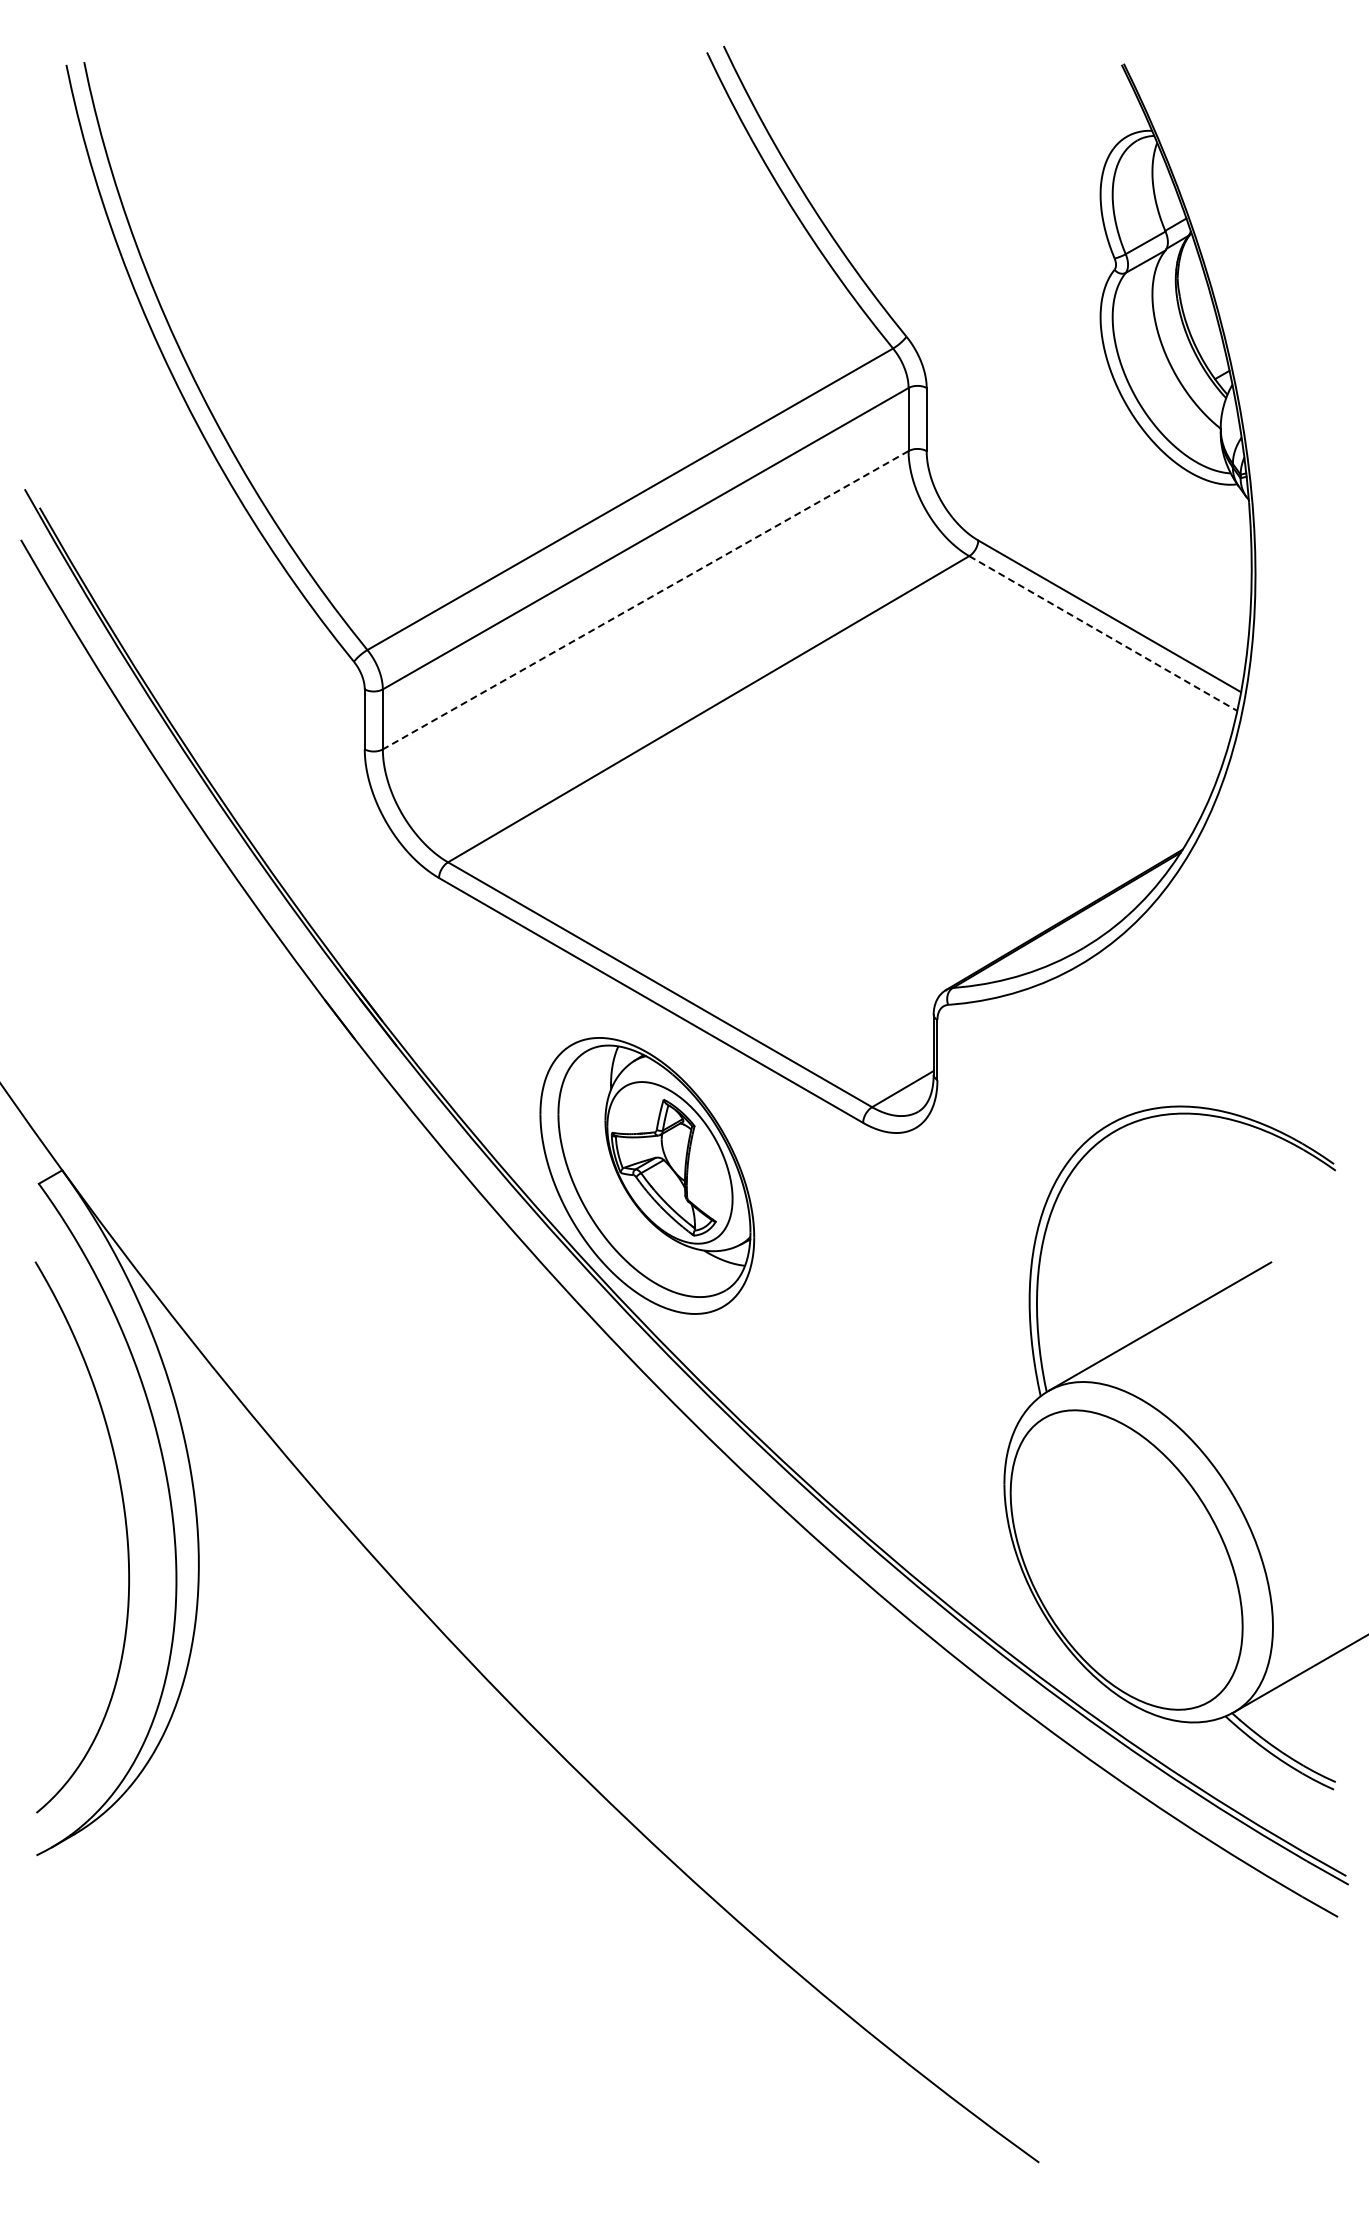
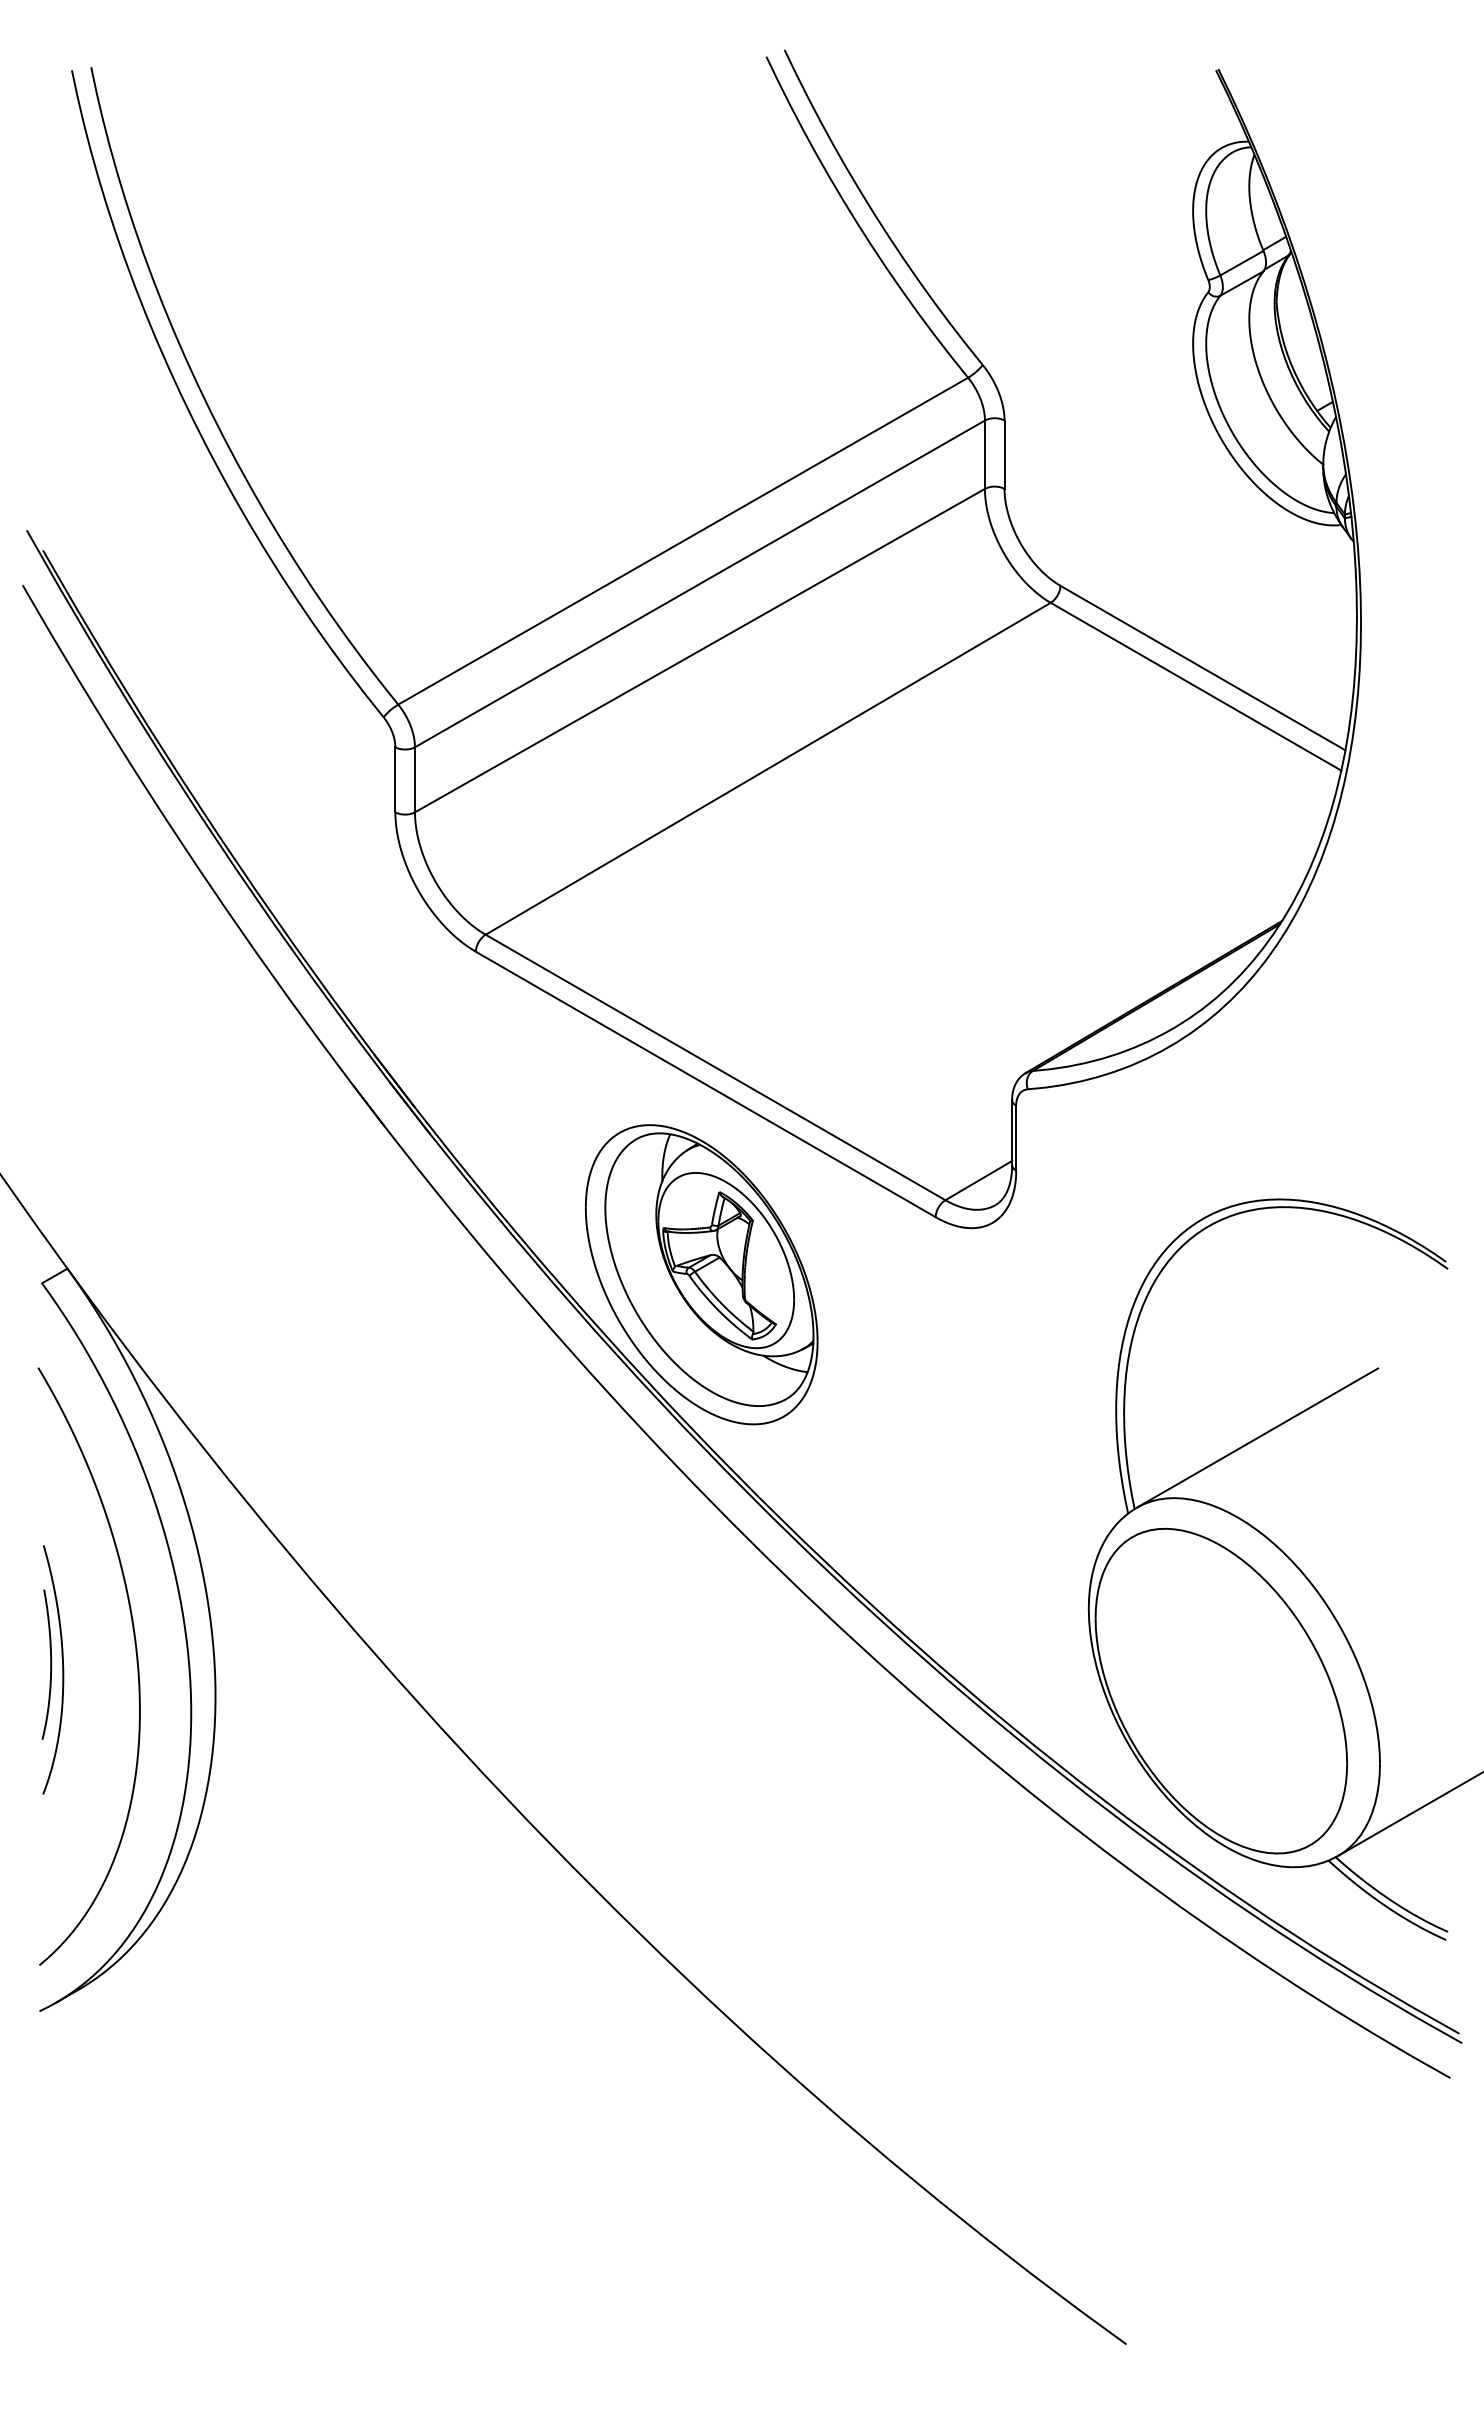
line: (645, 600) -> (699, 650), dashed -> solid
line: (1103, 633) -> (1196, 686), dashed -> solid
part: (48, 1540) -> (52, 1669), added

